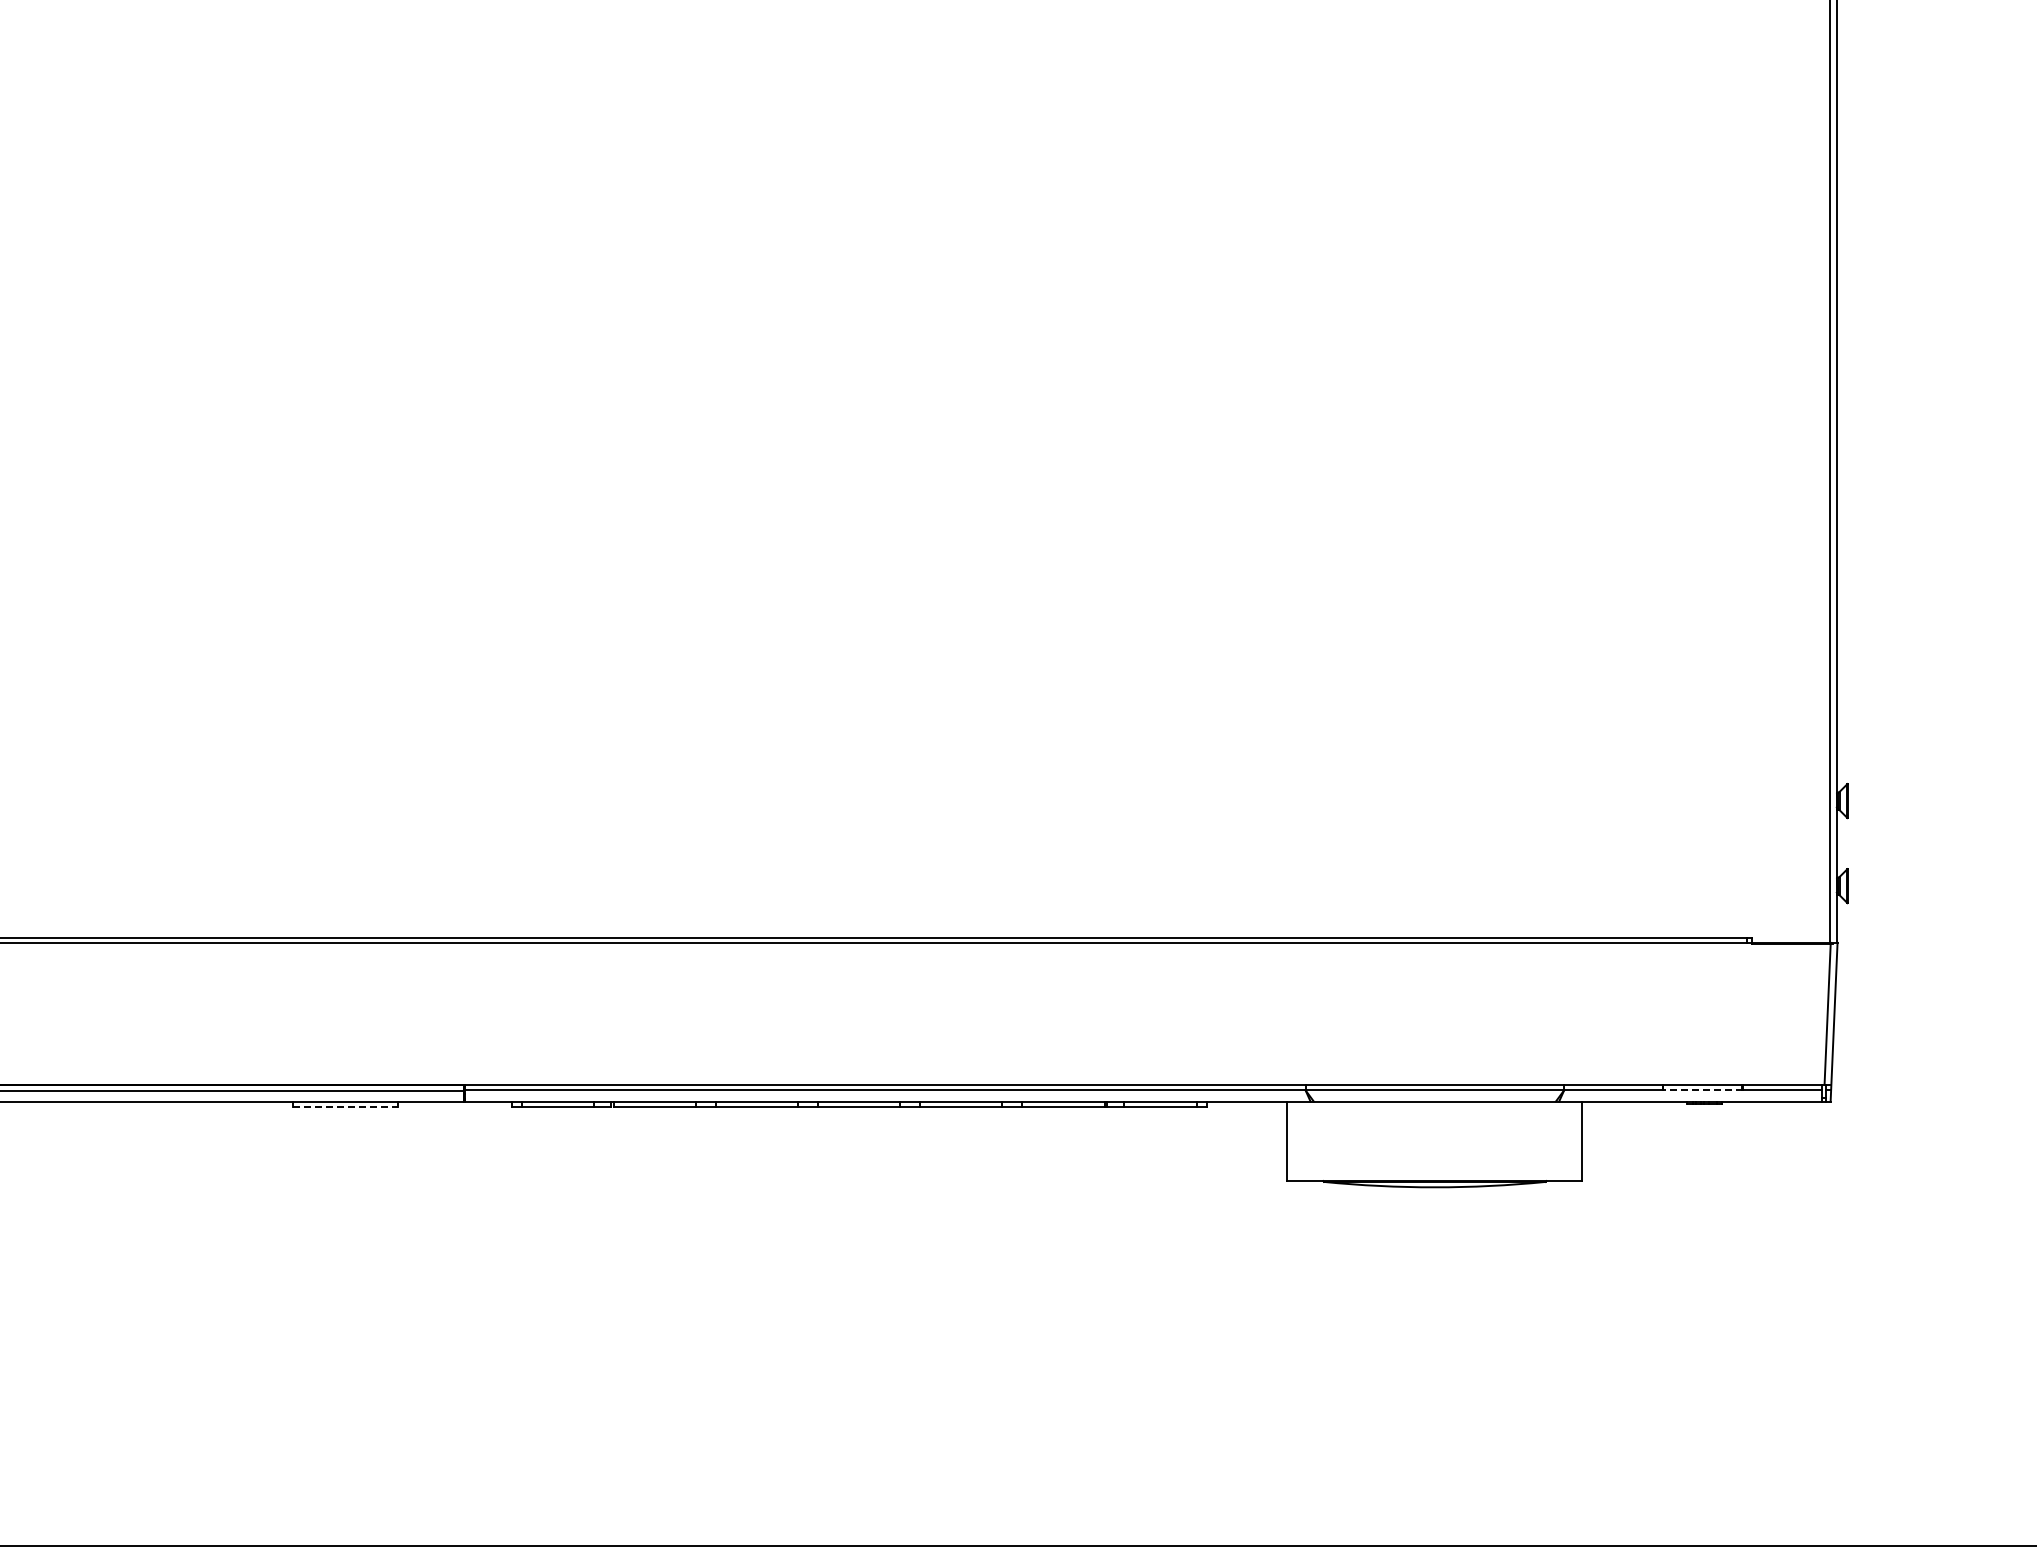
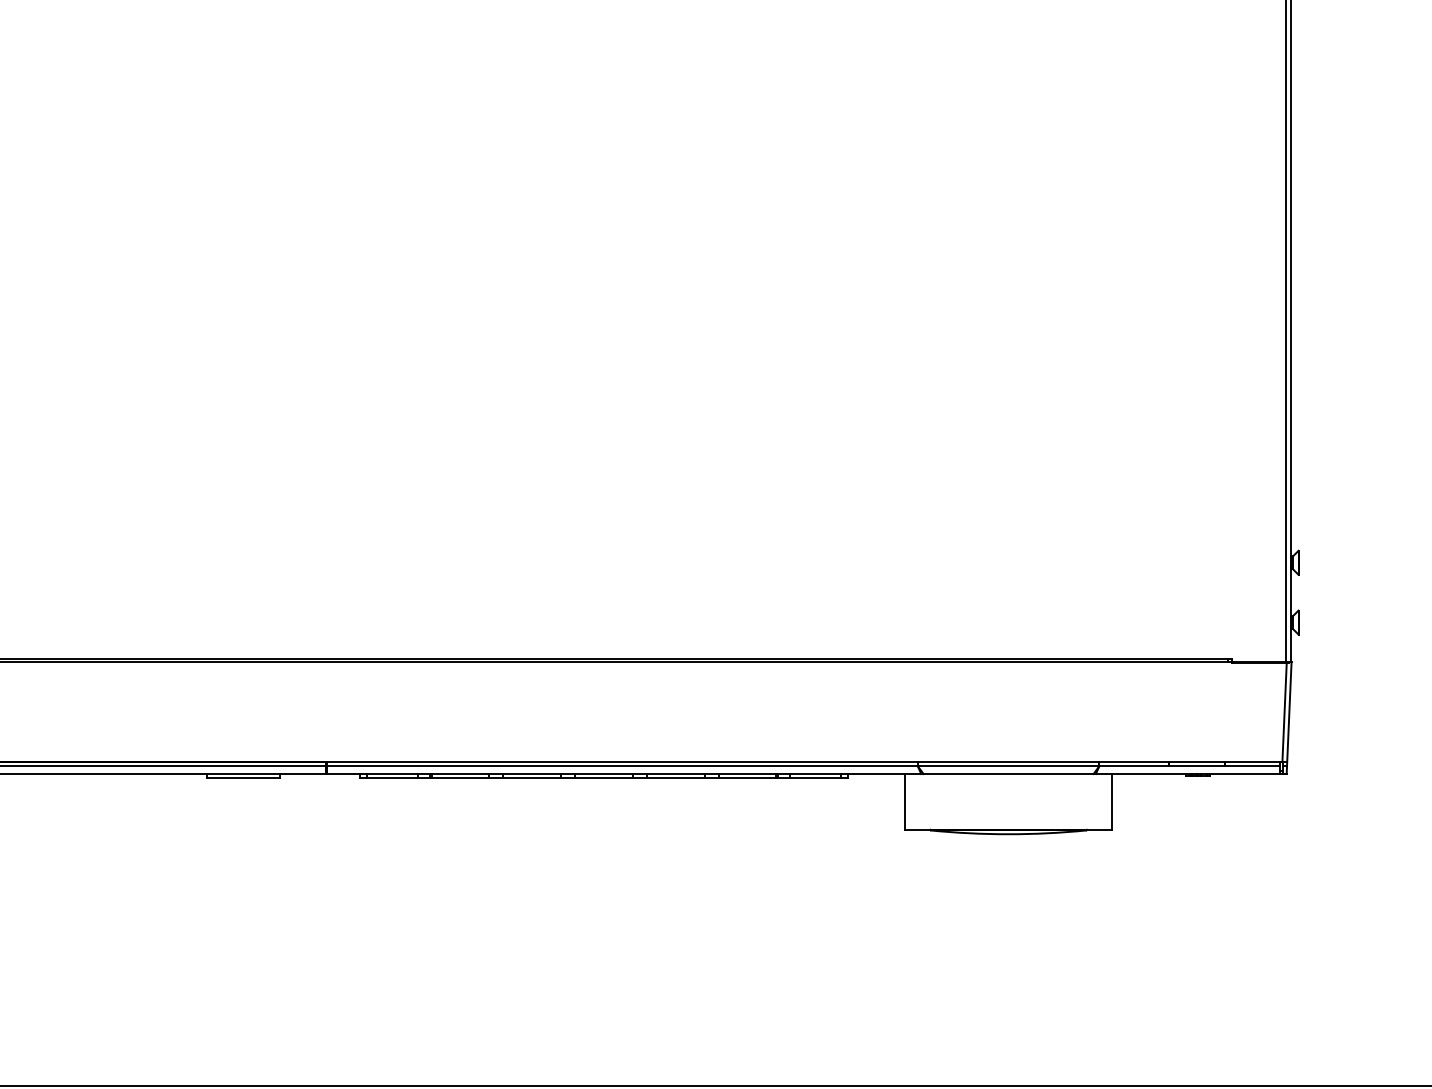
line: (1702, 1090) -> (1196, 766), dashed -> solid
line: (346, 1107) -> (243, 778), dashed -> solid

